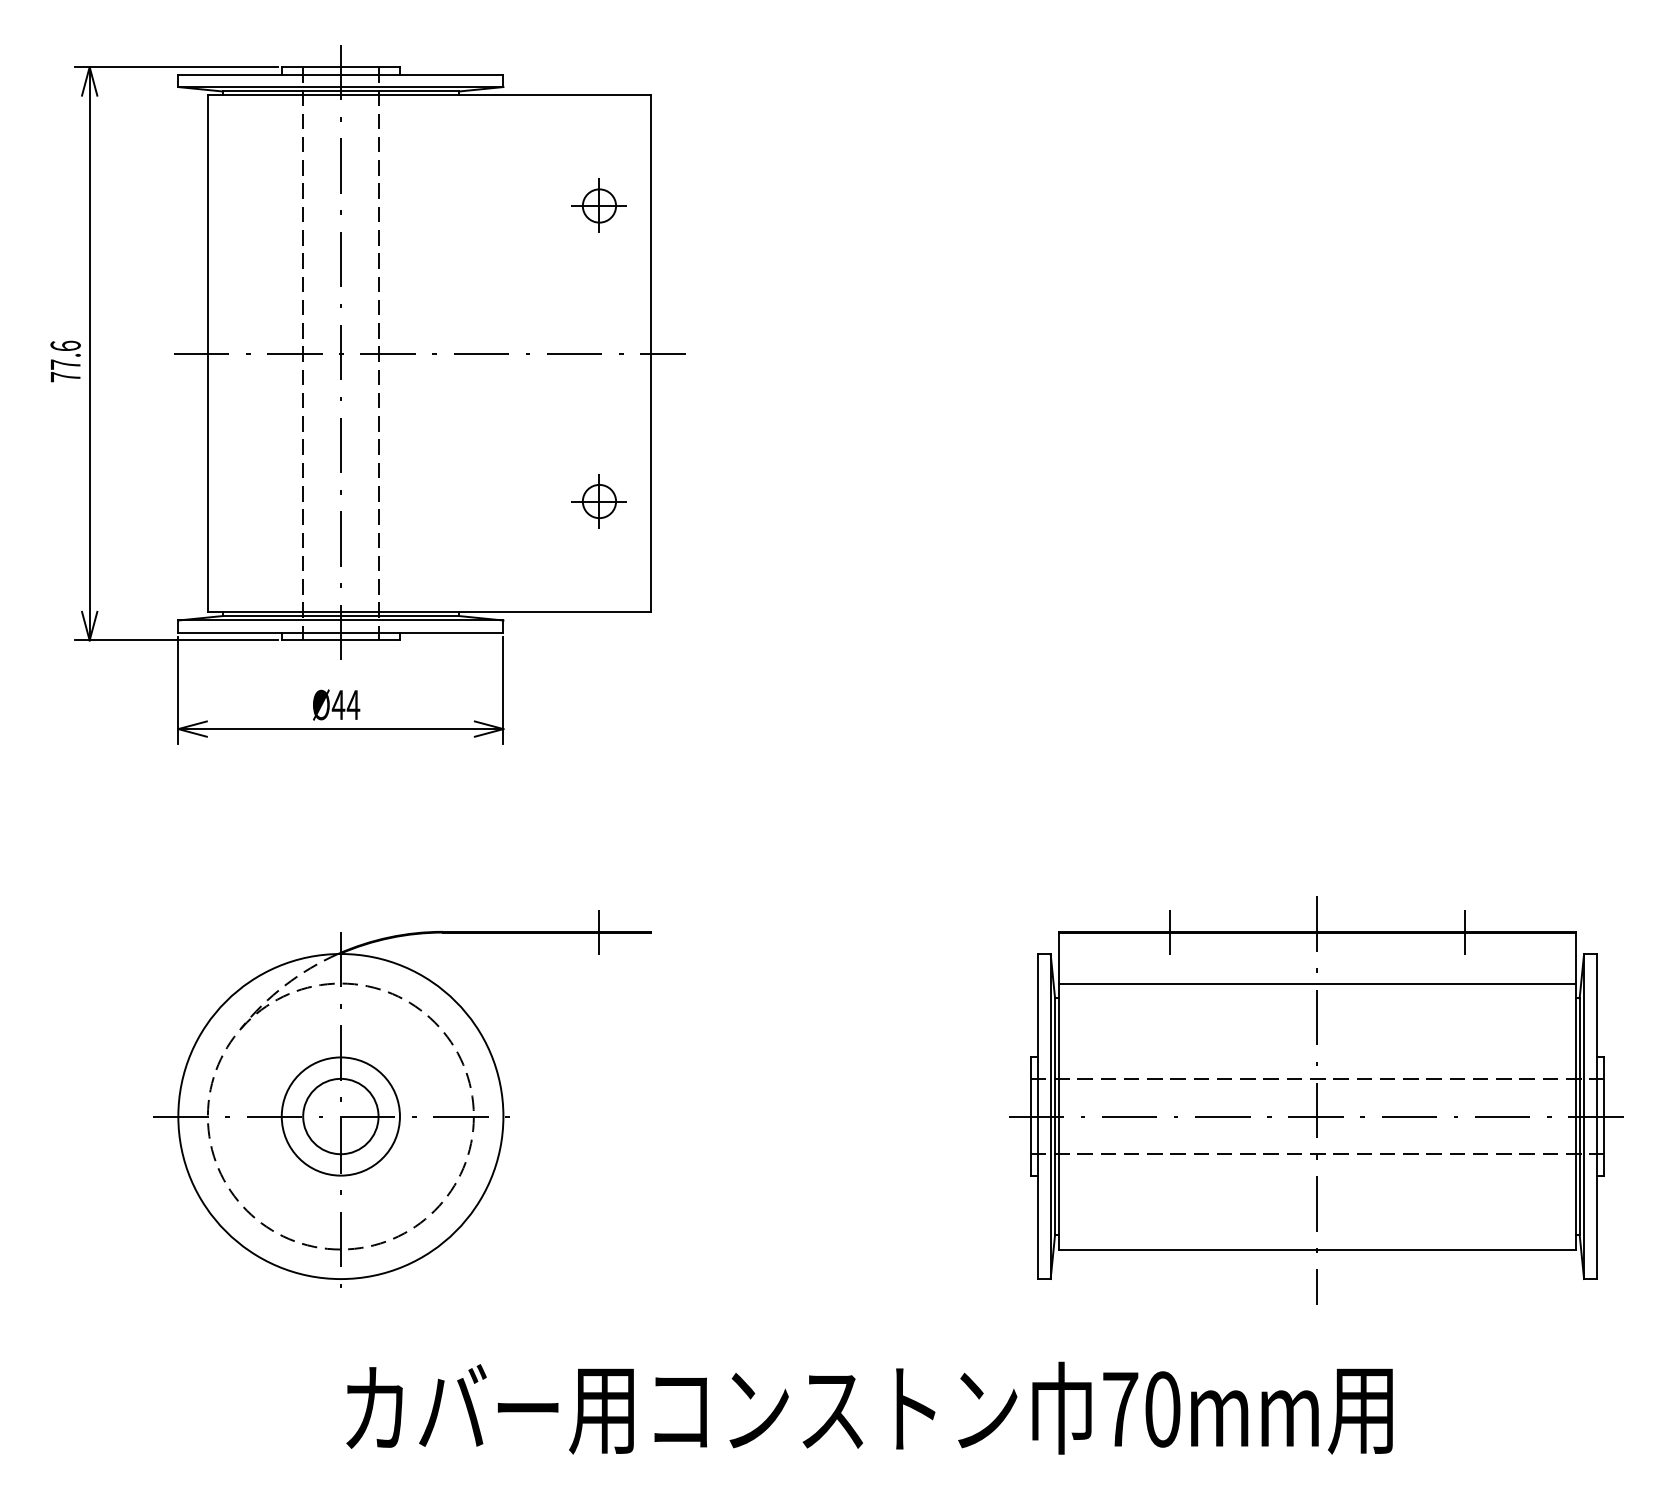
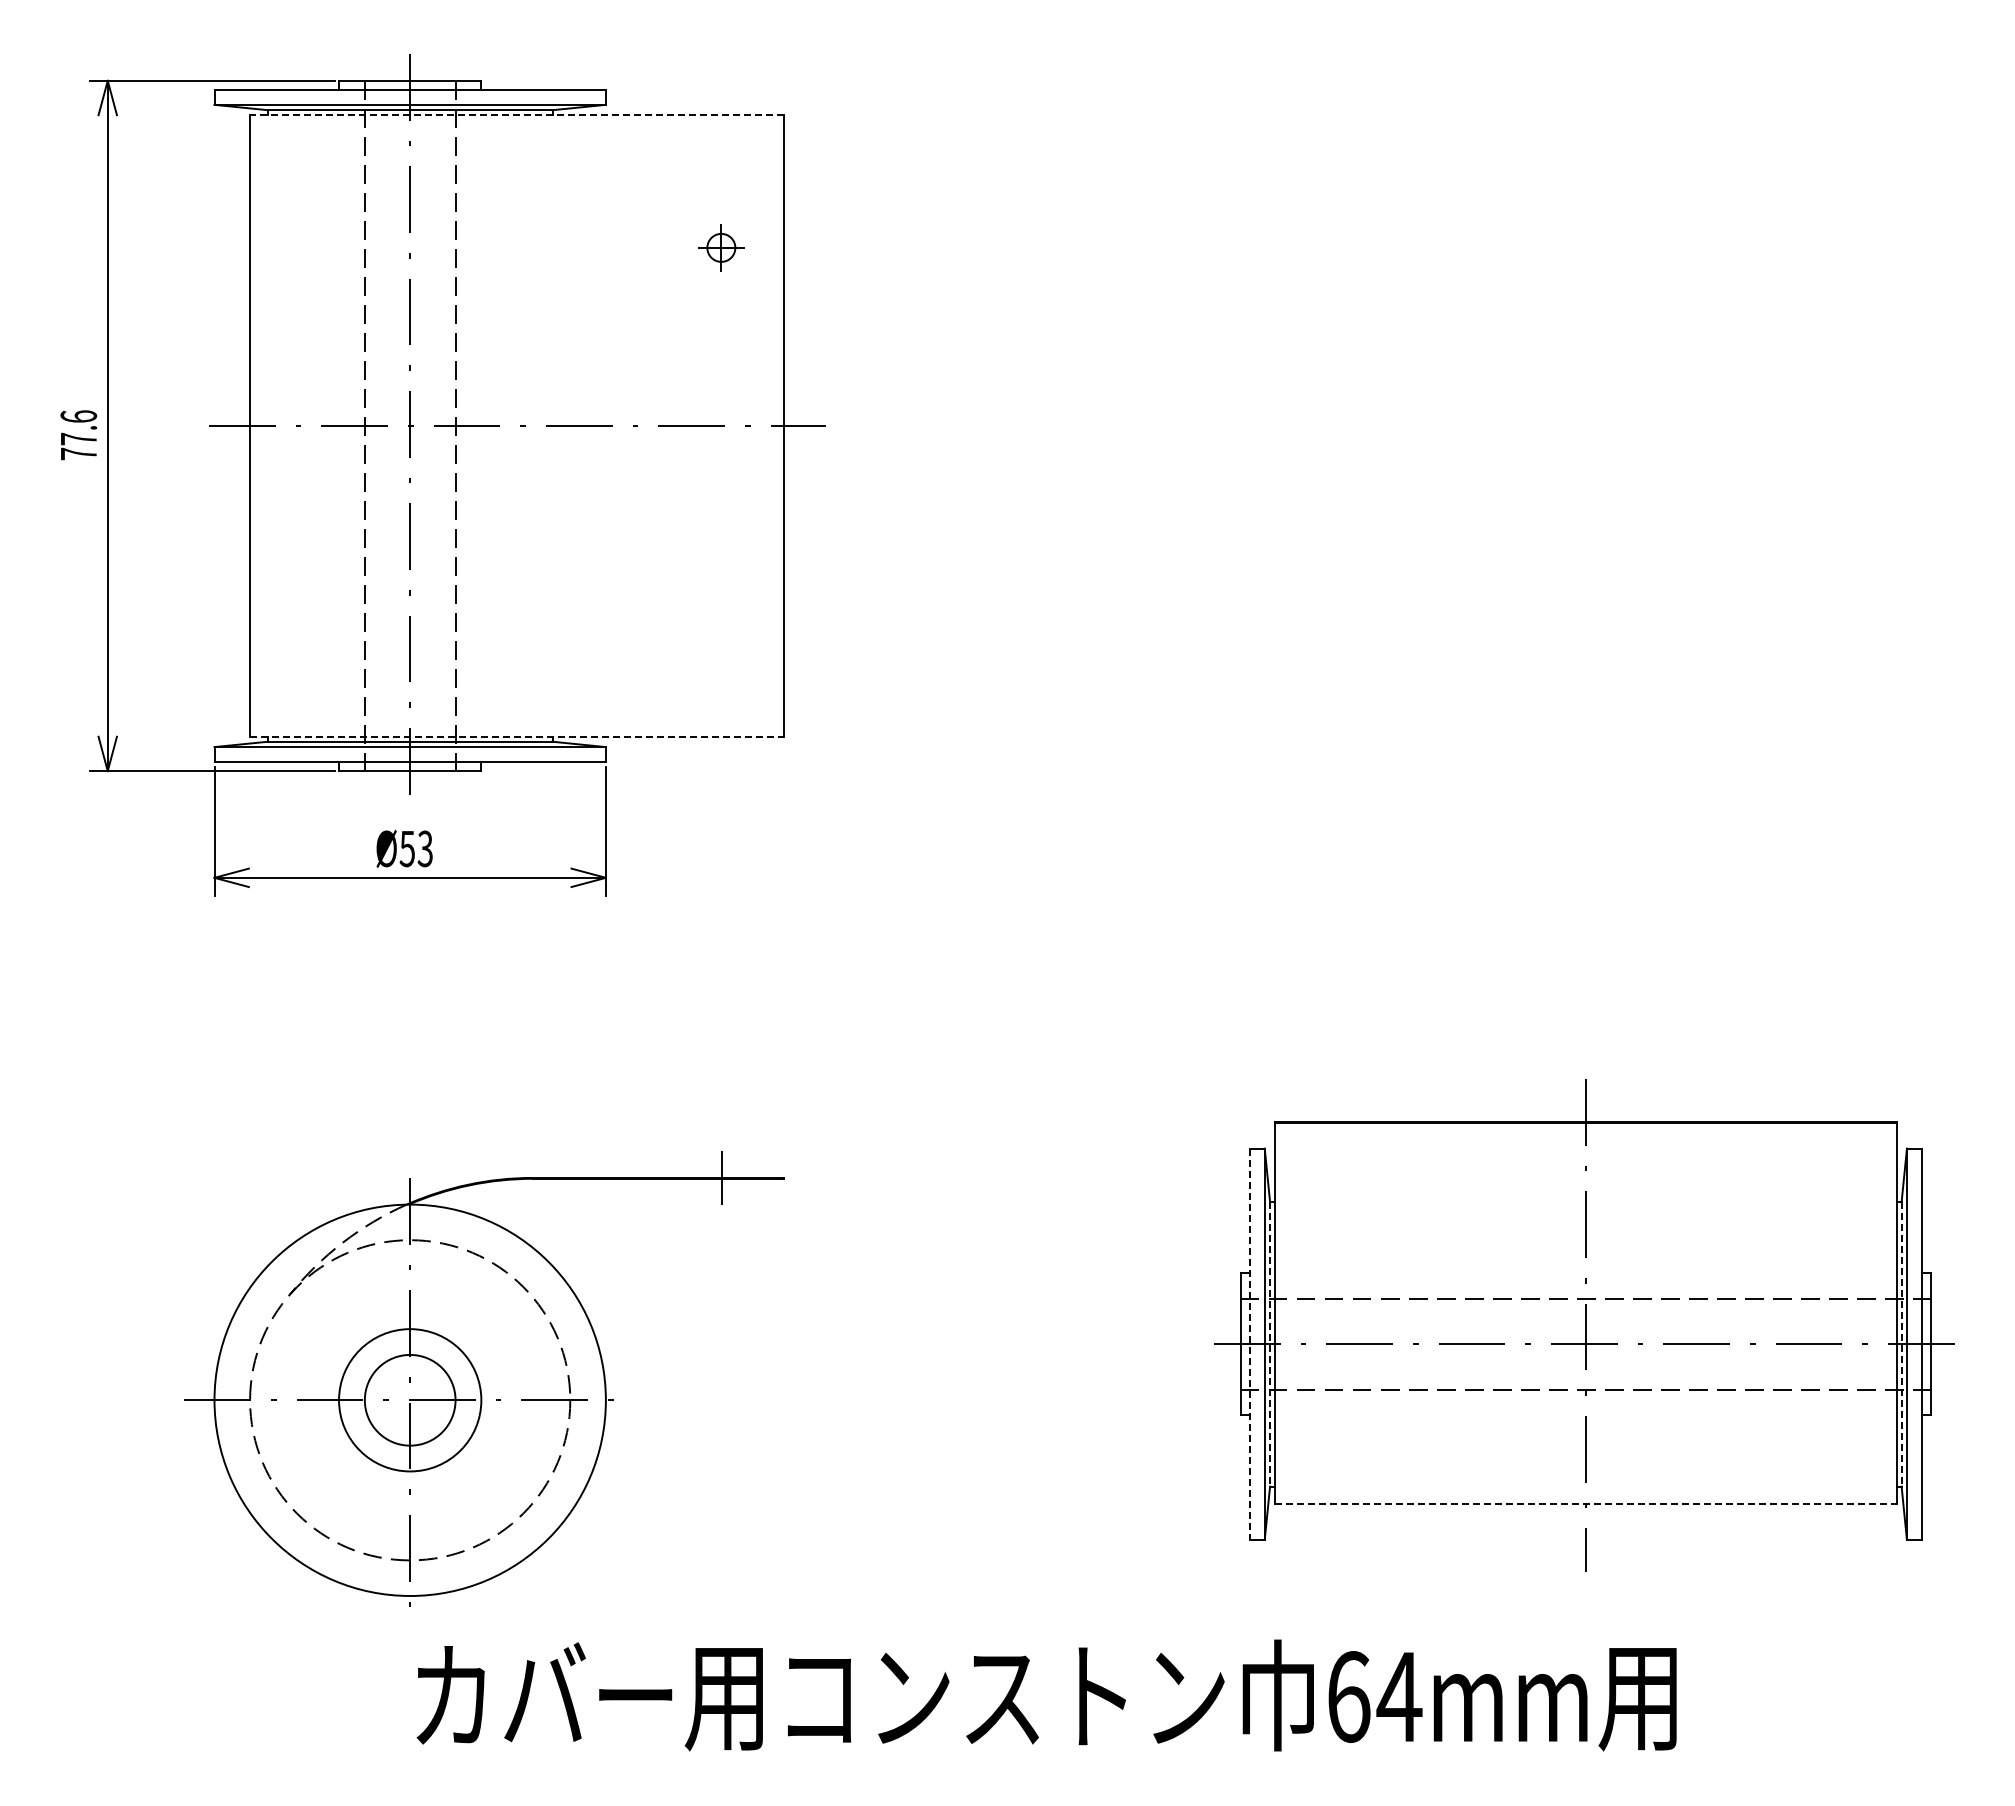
line: (429, 95) -> (516, 114), solid -> dashed
part: (598, 205) -> (720, 247), size x0.7
part: (598, 501) -> (720, 603), removed
line: (429, 612) -> (516, 737), solid -> dashed
text: (346, 704) -> (416, 848), Ø44 -> Ø53
line: (1169, 932) -> (1407, 1122), removed
line: (1464, 932) -> (1763, 1122), removed
line: (1317, 983) -> (1585, 1184), removed
part: (402, 1098) -> (484, 1378), moved
line: (1038, 1116) -> (1249, 1344), solid -> dashed
line: (1055, 1116) -> (1270, 1344), solid -> dashed
line: (1579, 1116) -> (1901, 1344), solid -> dashed
line: (1317, 1249) -> (1586, 1504), solid -> dashed
text: (1142, 1409) -> (1375, 1696), 70mm -> 64mm

